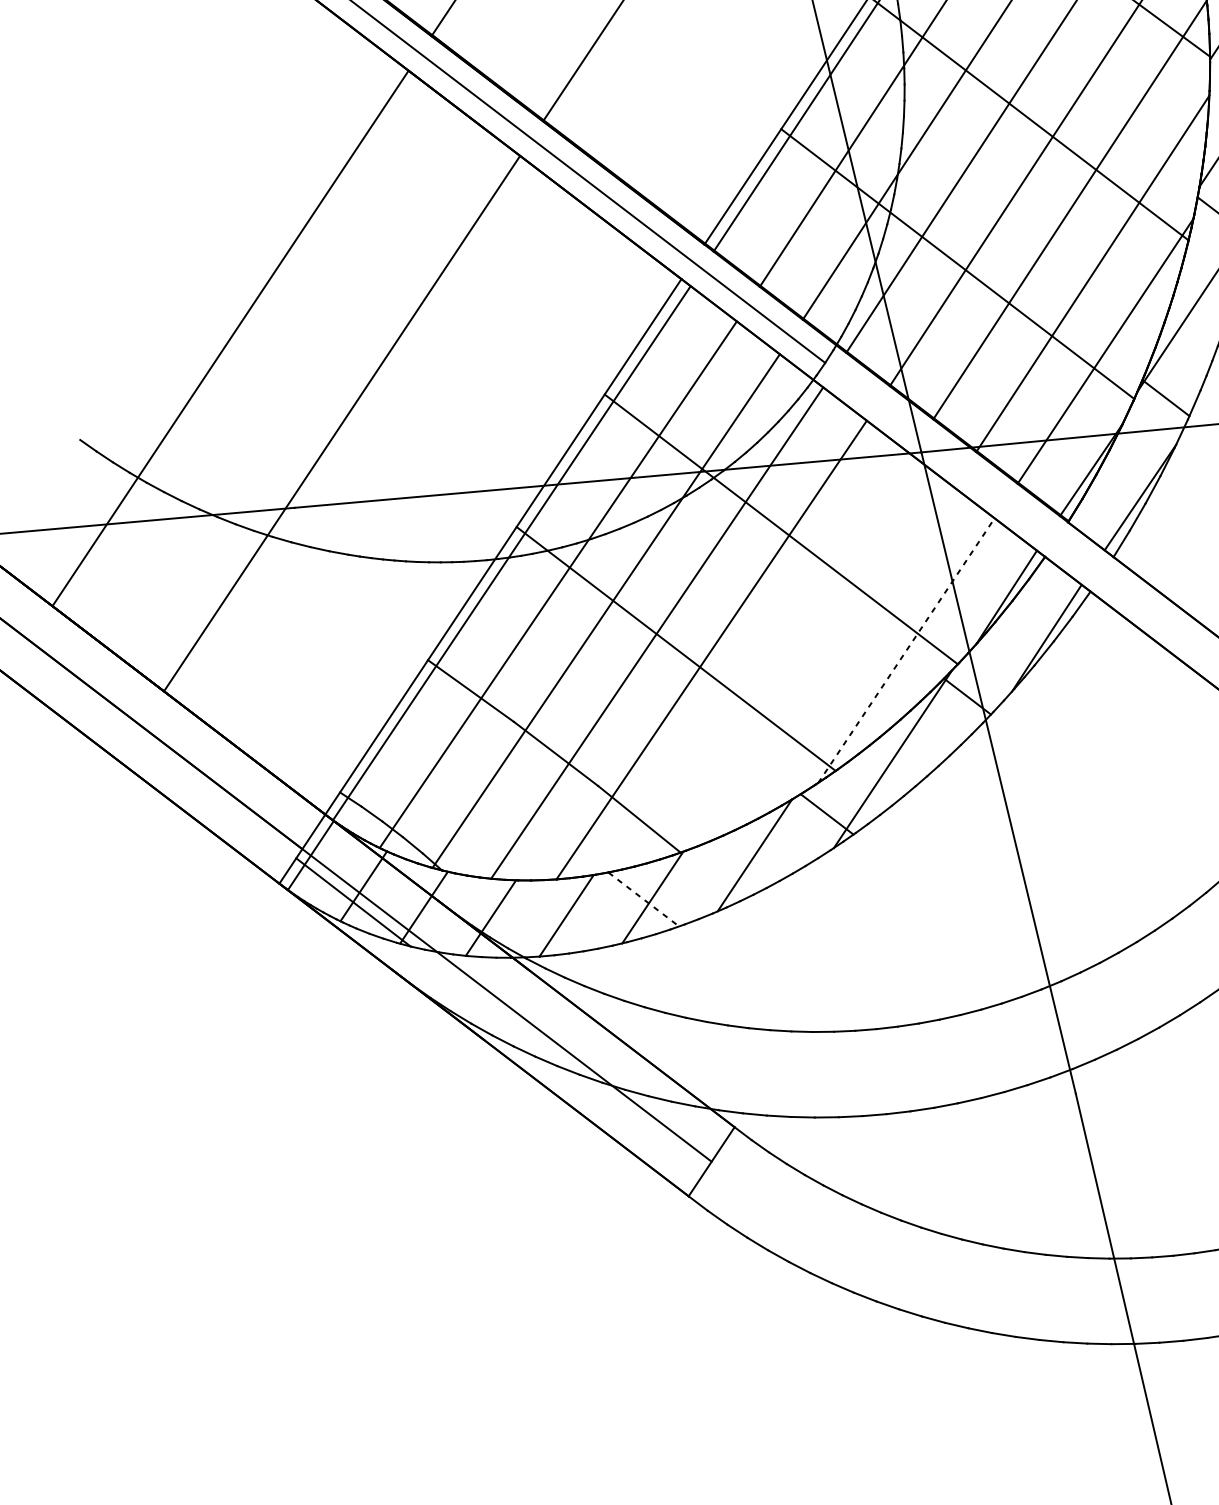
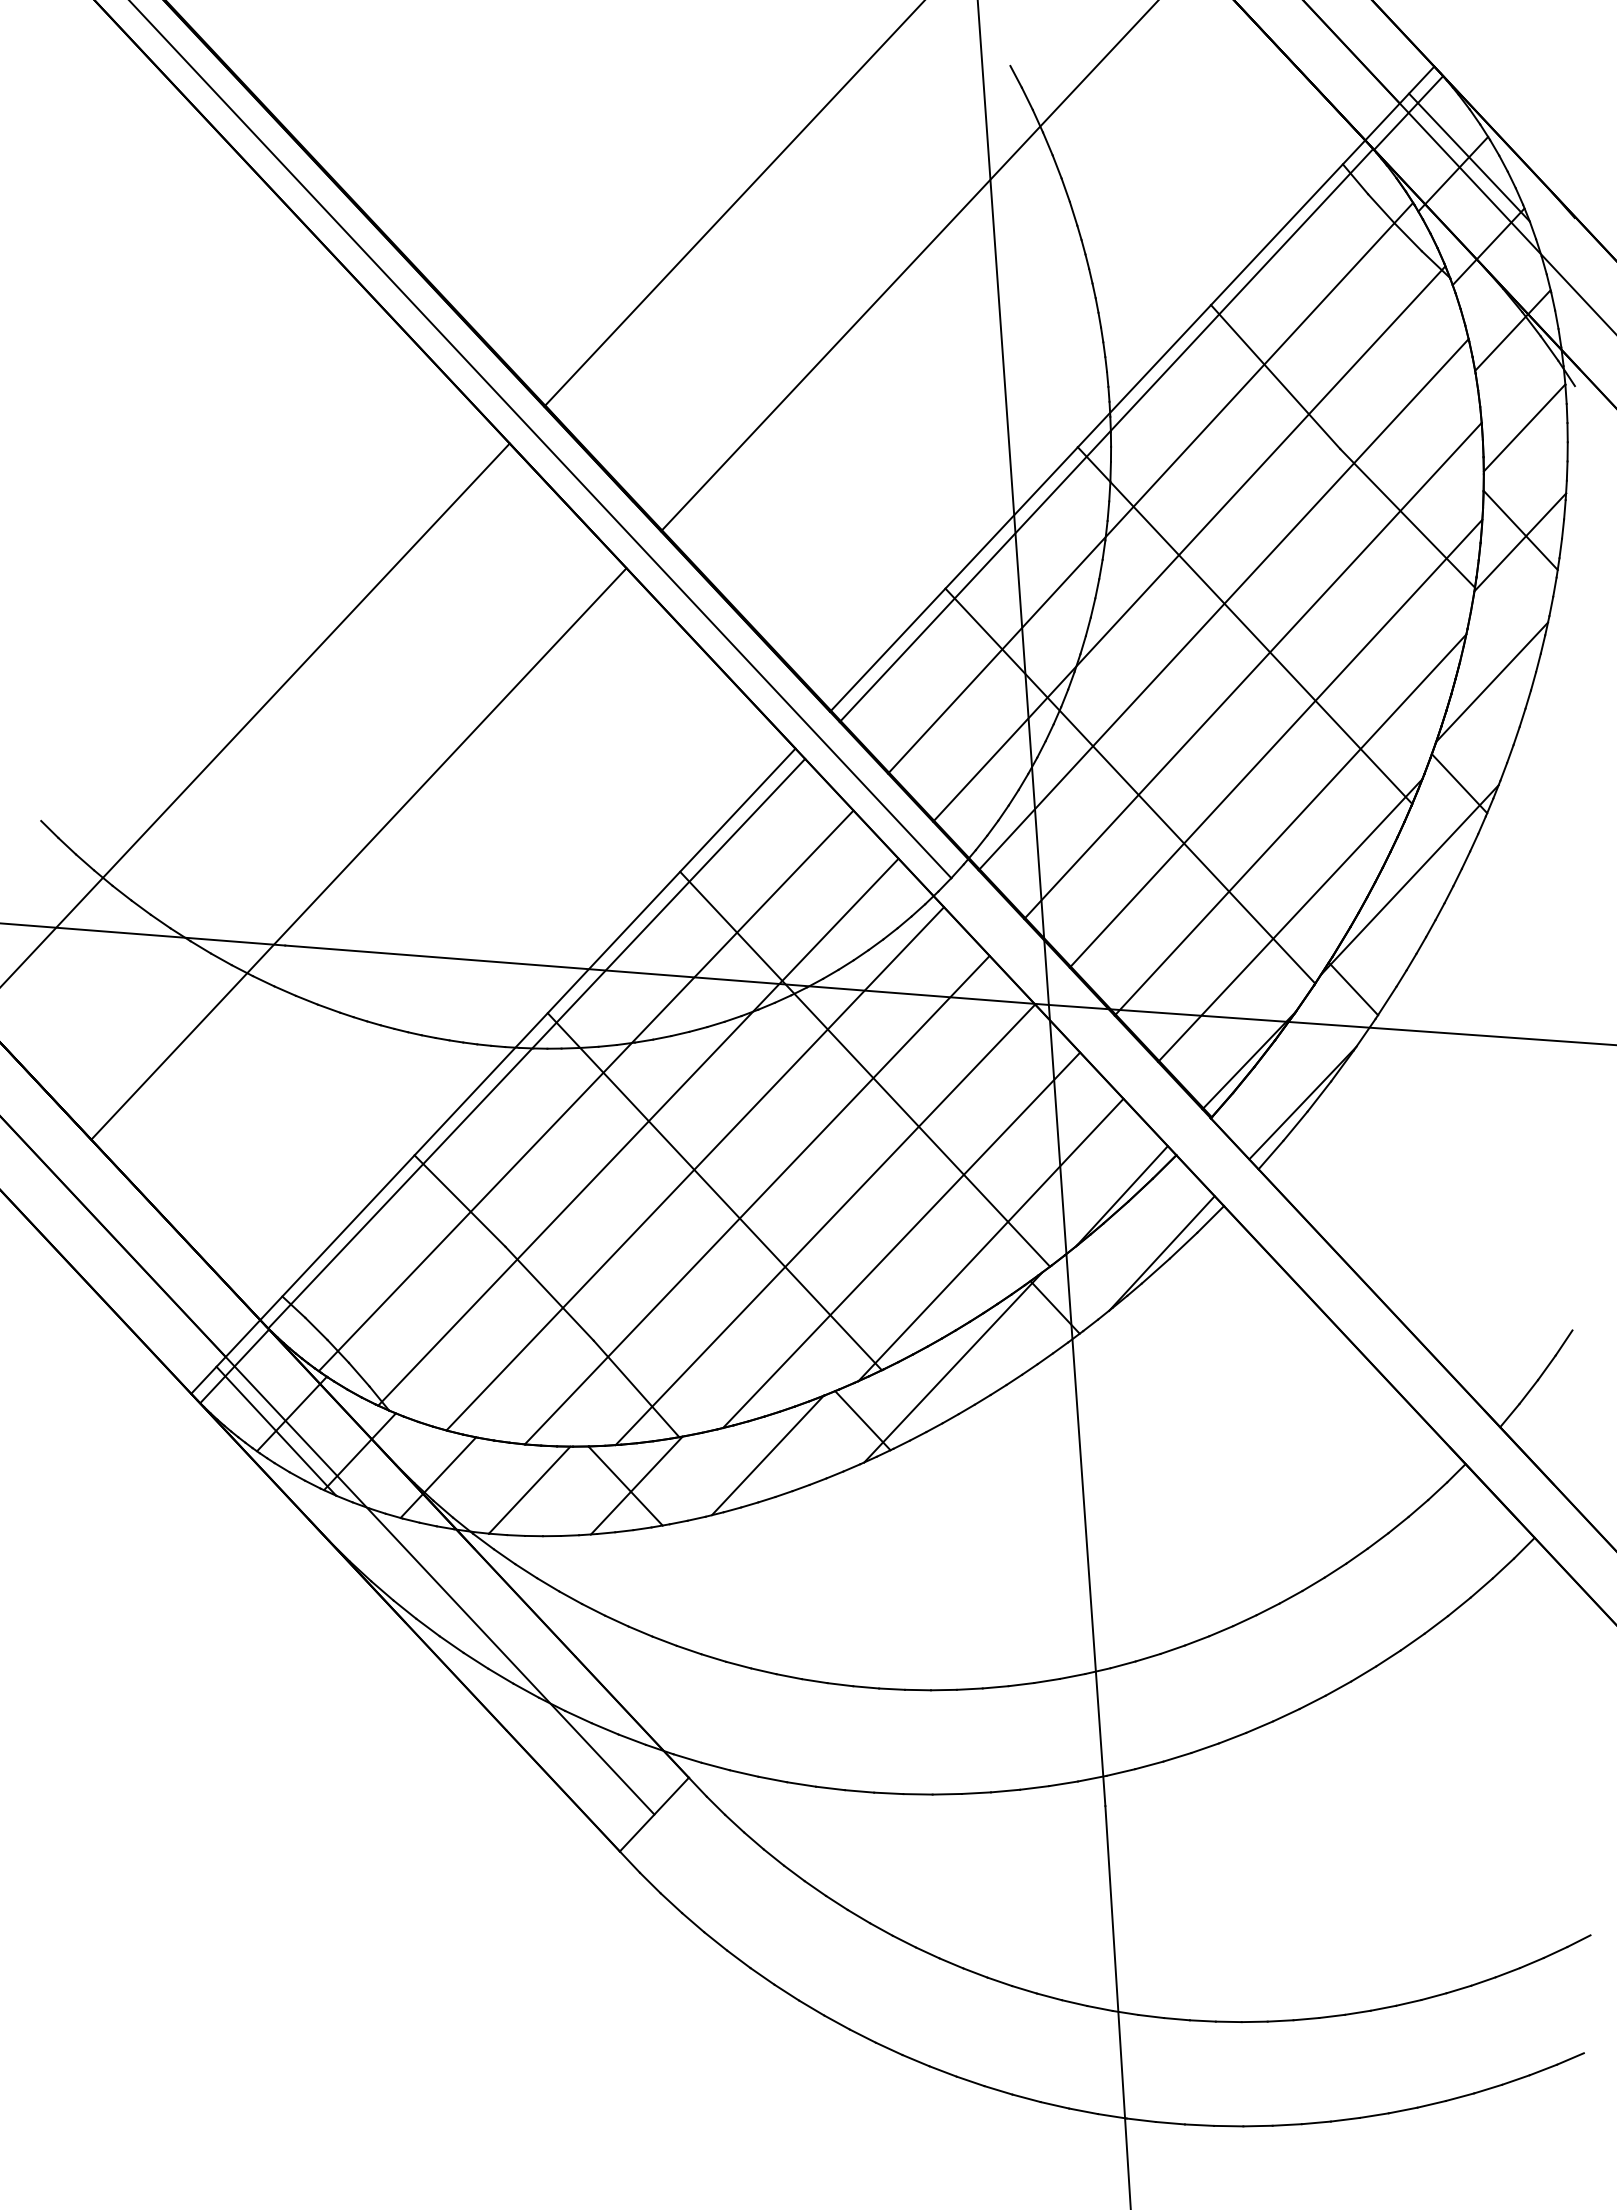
line: (906, 651) -> (990, 1240), dashed -> solid
line: (770, 660) -> (825, 1224), added
line: (833, 663) -> (901, 1240), added
line: (644, 899) -> (626, 1486), dashed -> solid

